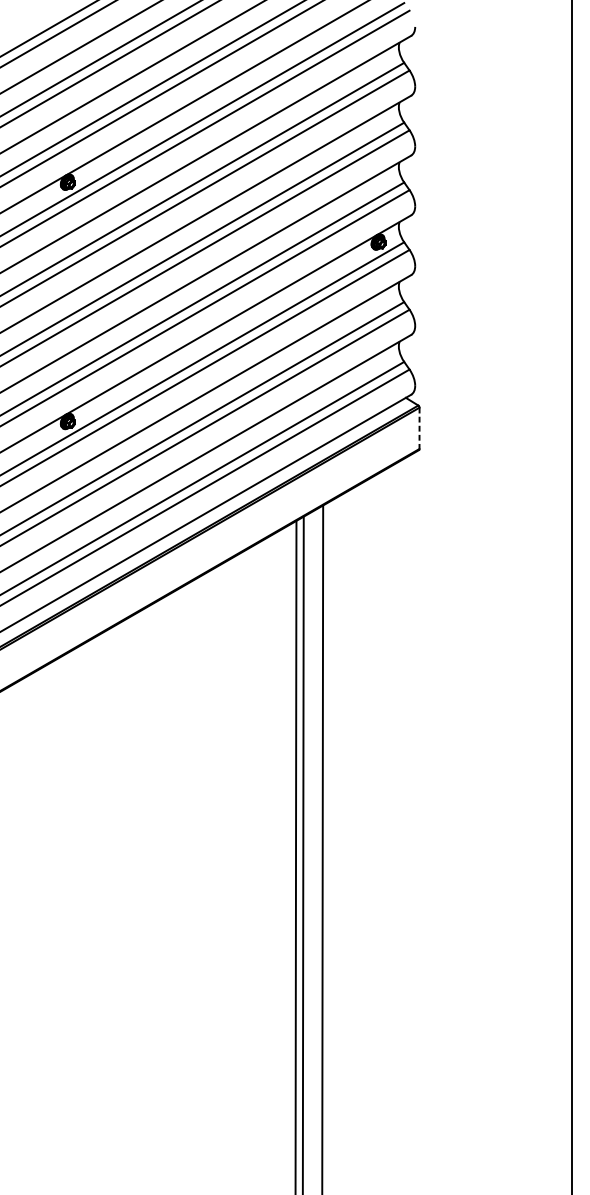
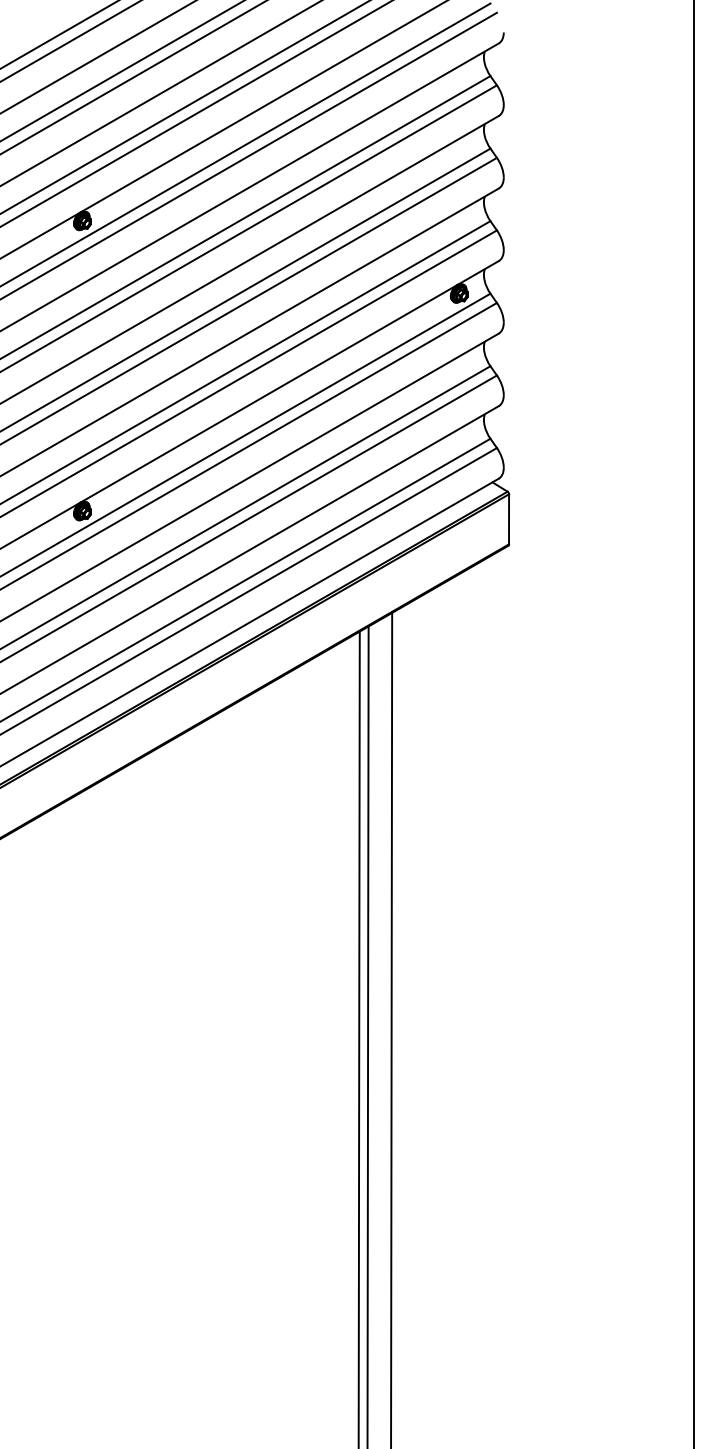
line: (419, 428) -> (509, 519), dashed -> solid

